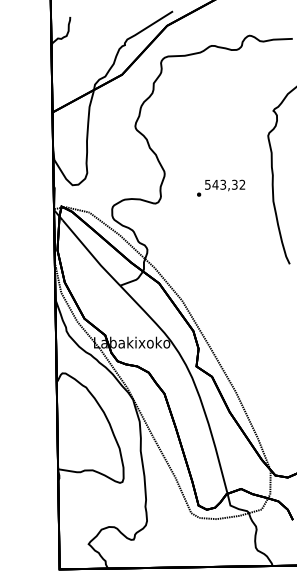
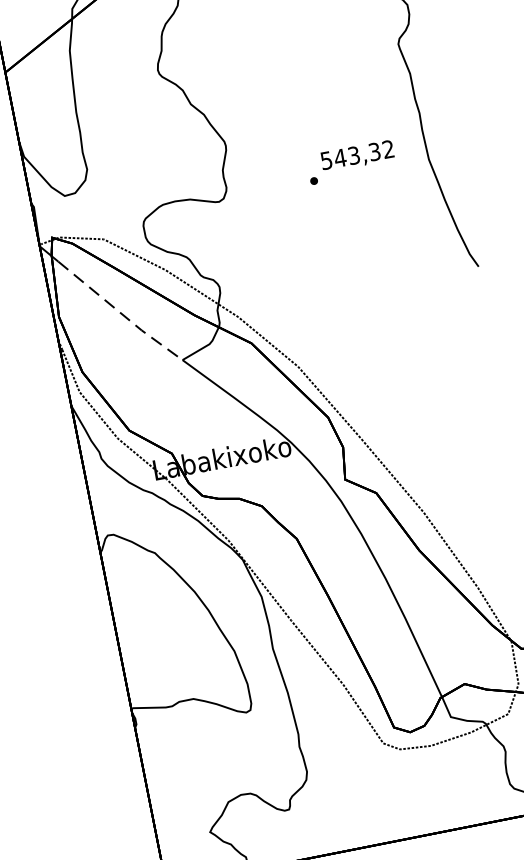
text: (221, 187) -> (351, 160), moved
line: (91, 254) -> (121, 313), solid -> dashed

